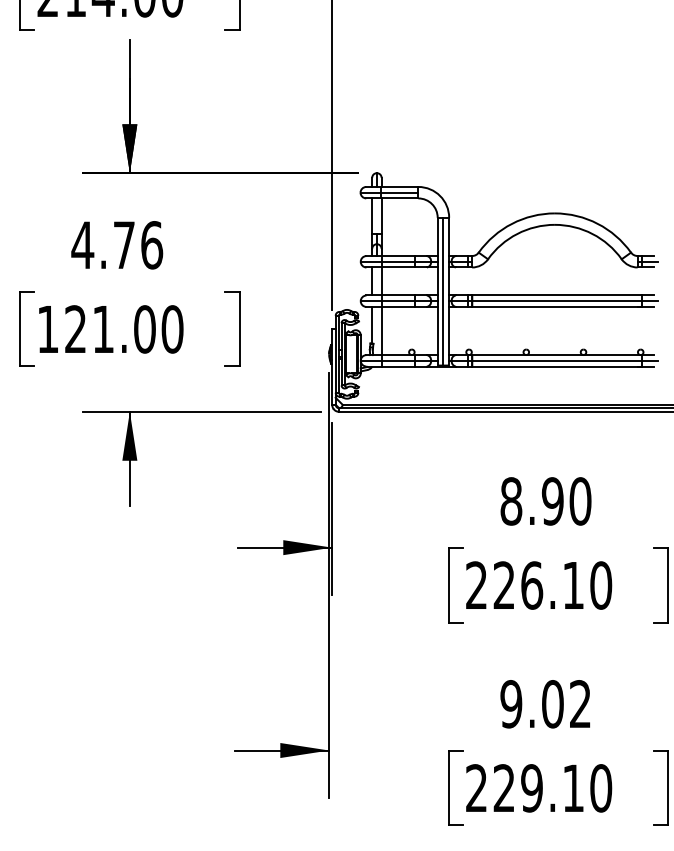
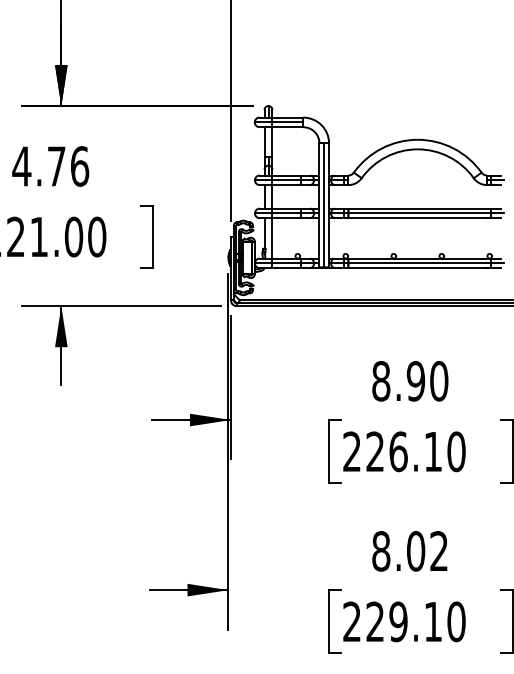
text: (511, 704) -> (381, 551), 9.02 -> 8.02

